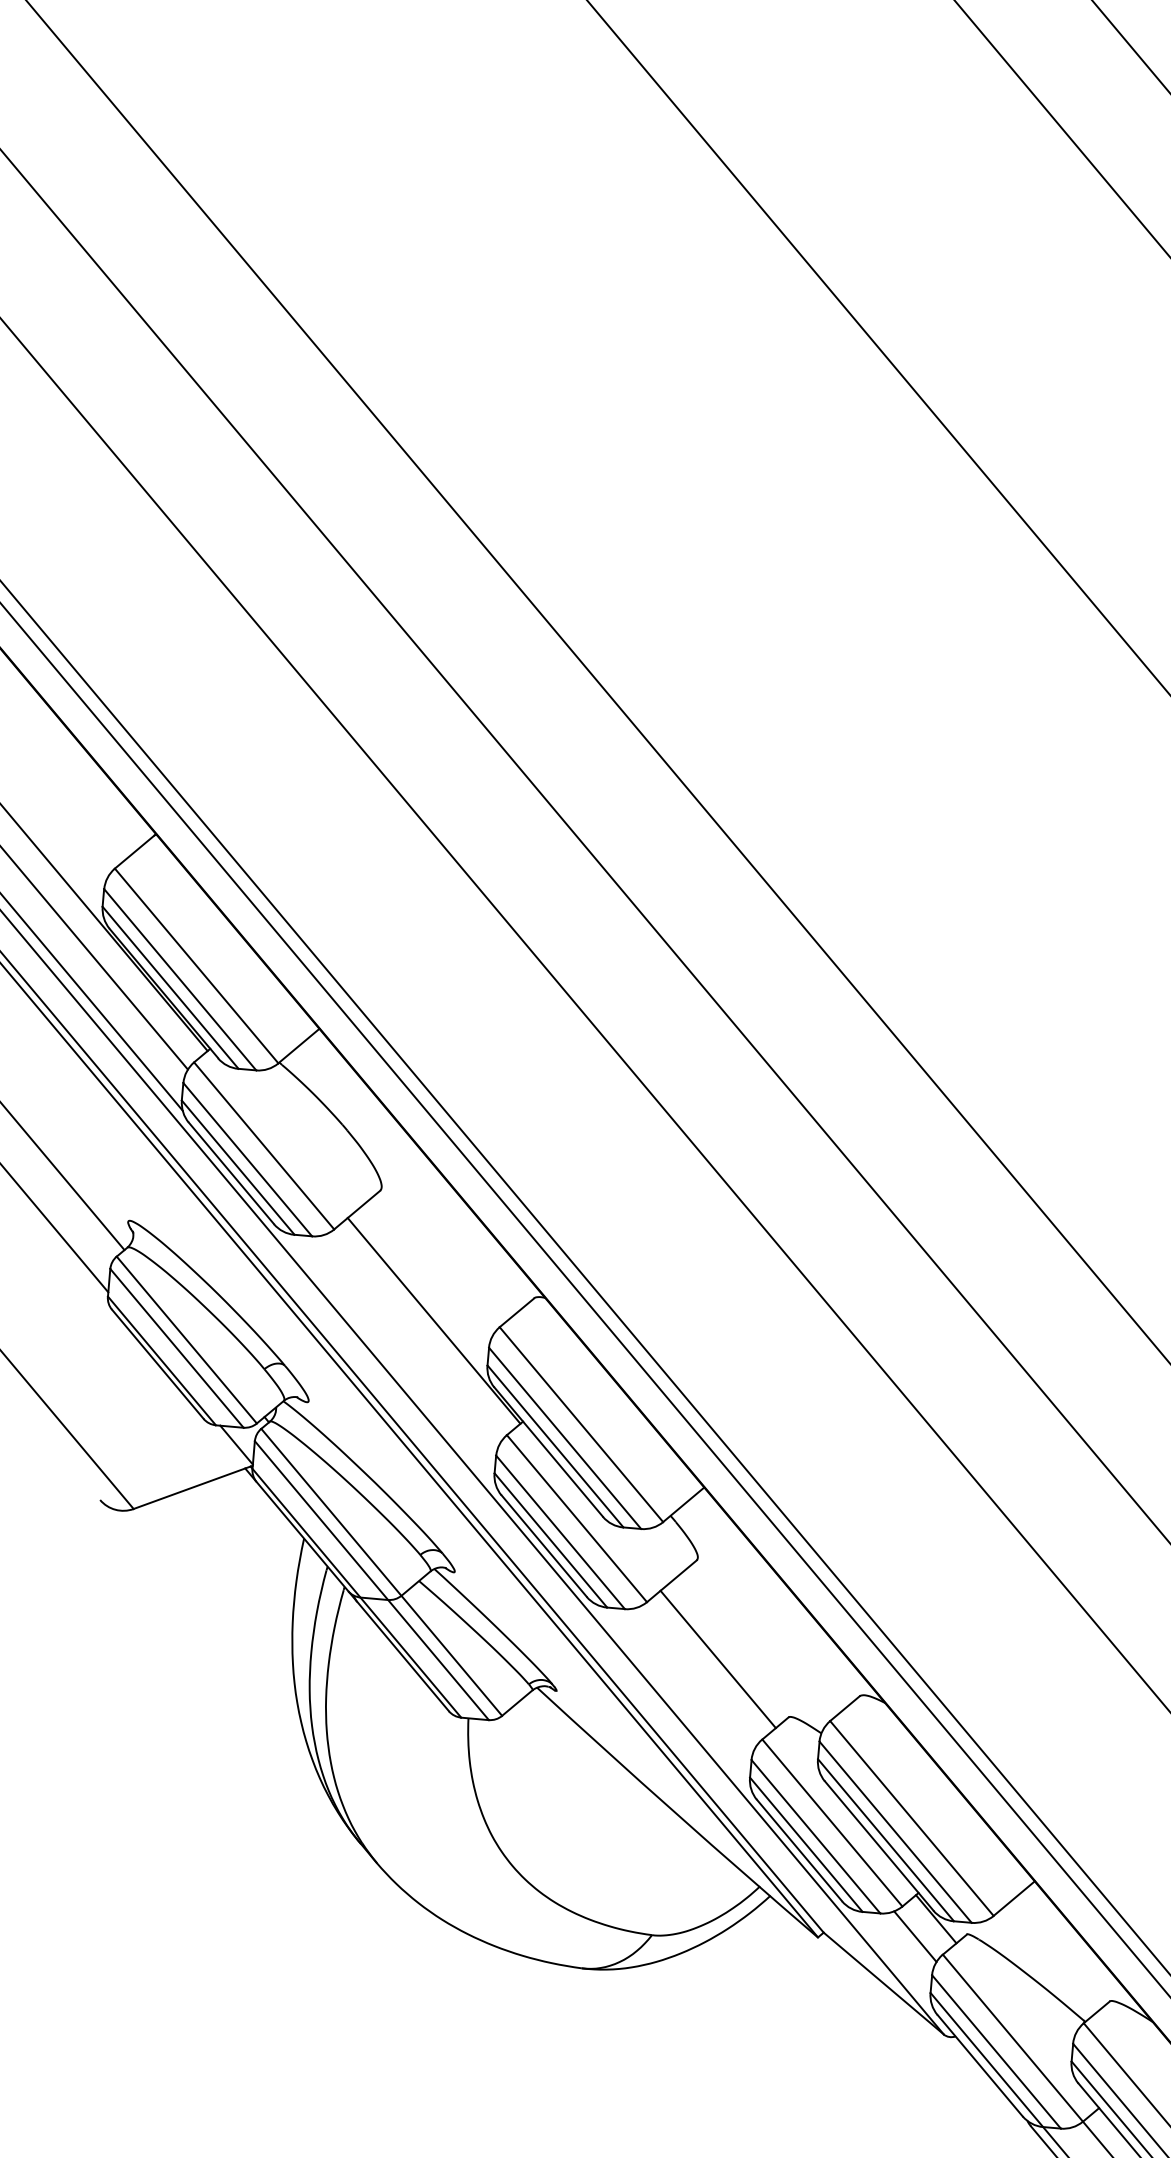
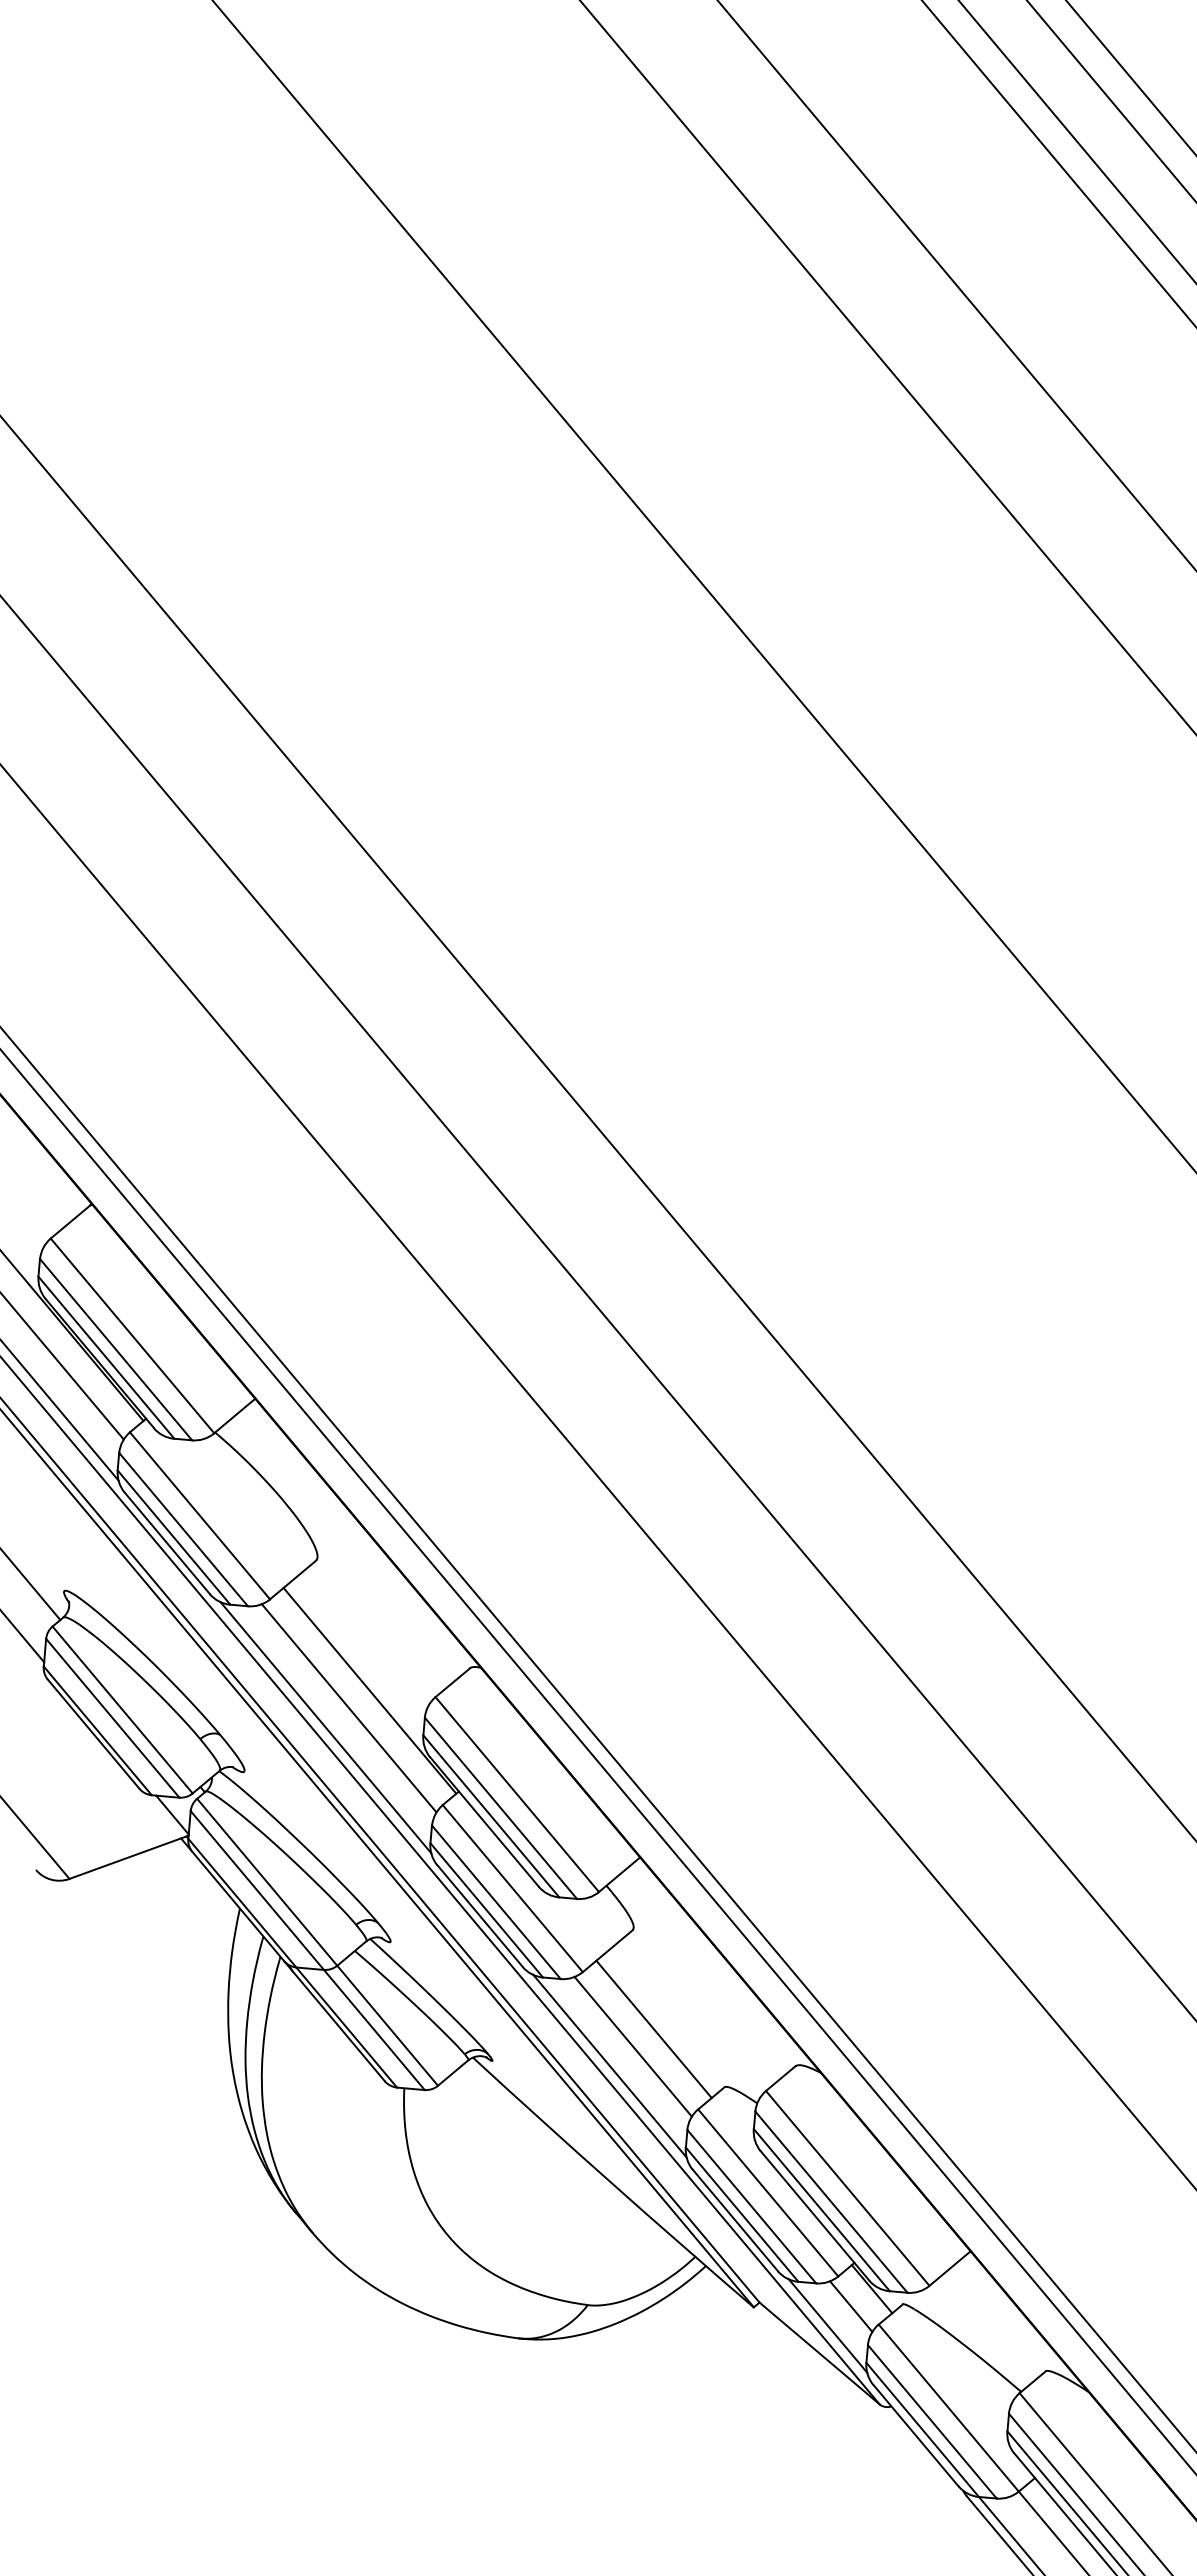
line: (412, 1338) -> (348, 1708), added
line: (389, 1357) -> (325, 1727), added
line: (696, 1676) -> (632, 2046), added
line: (673, 1695) -> (609, 2065), added
line: (891, 1955) -> (827, 2325), added

